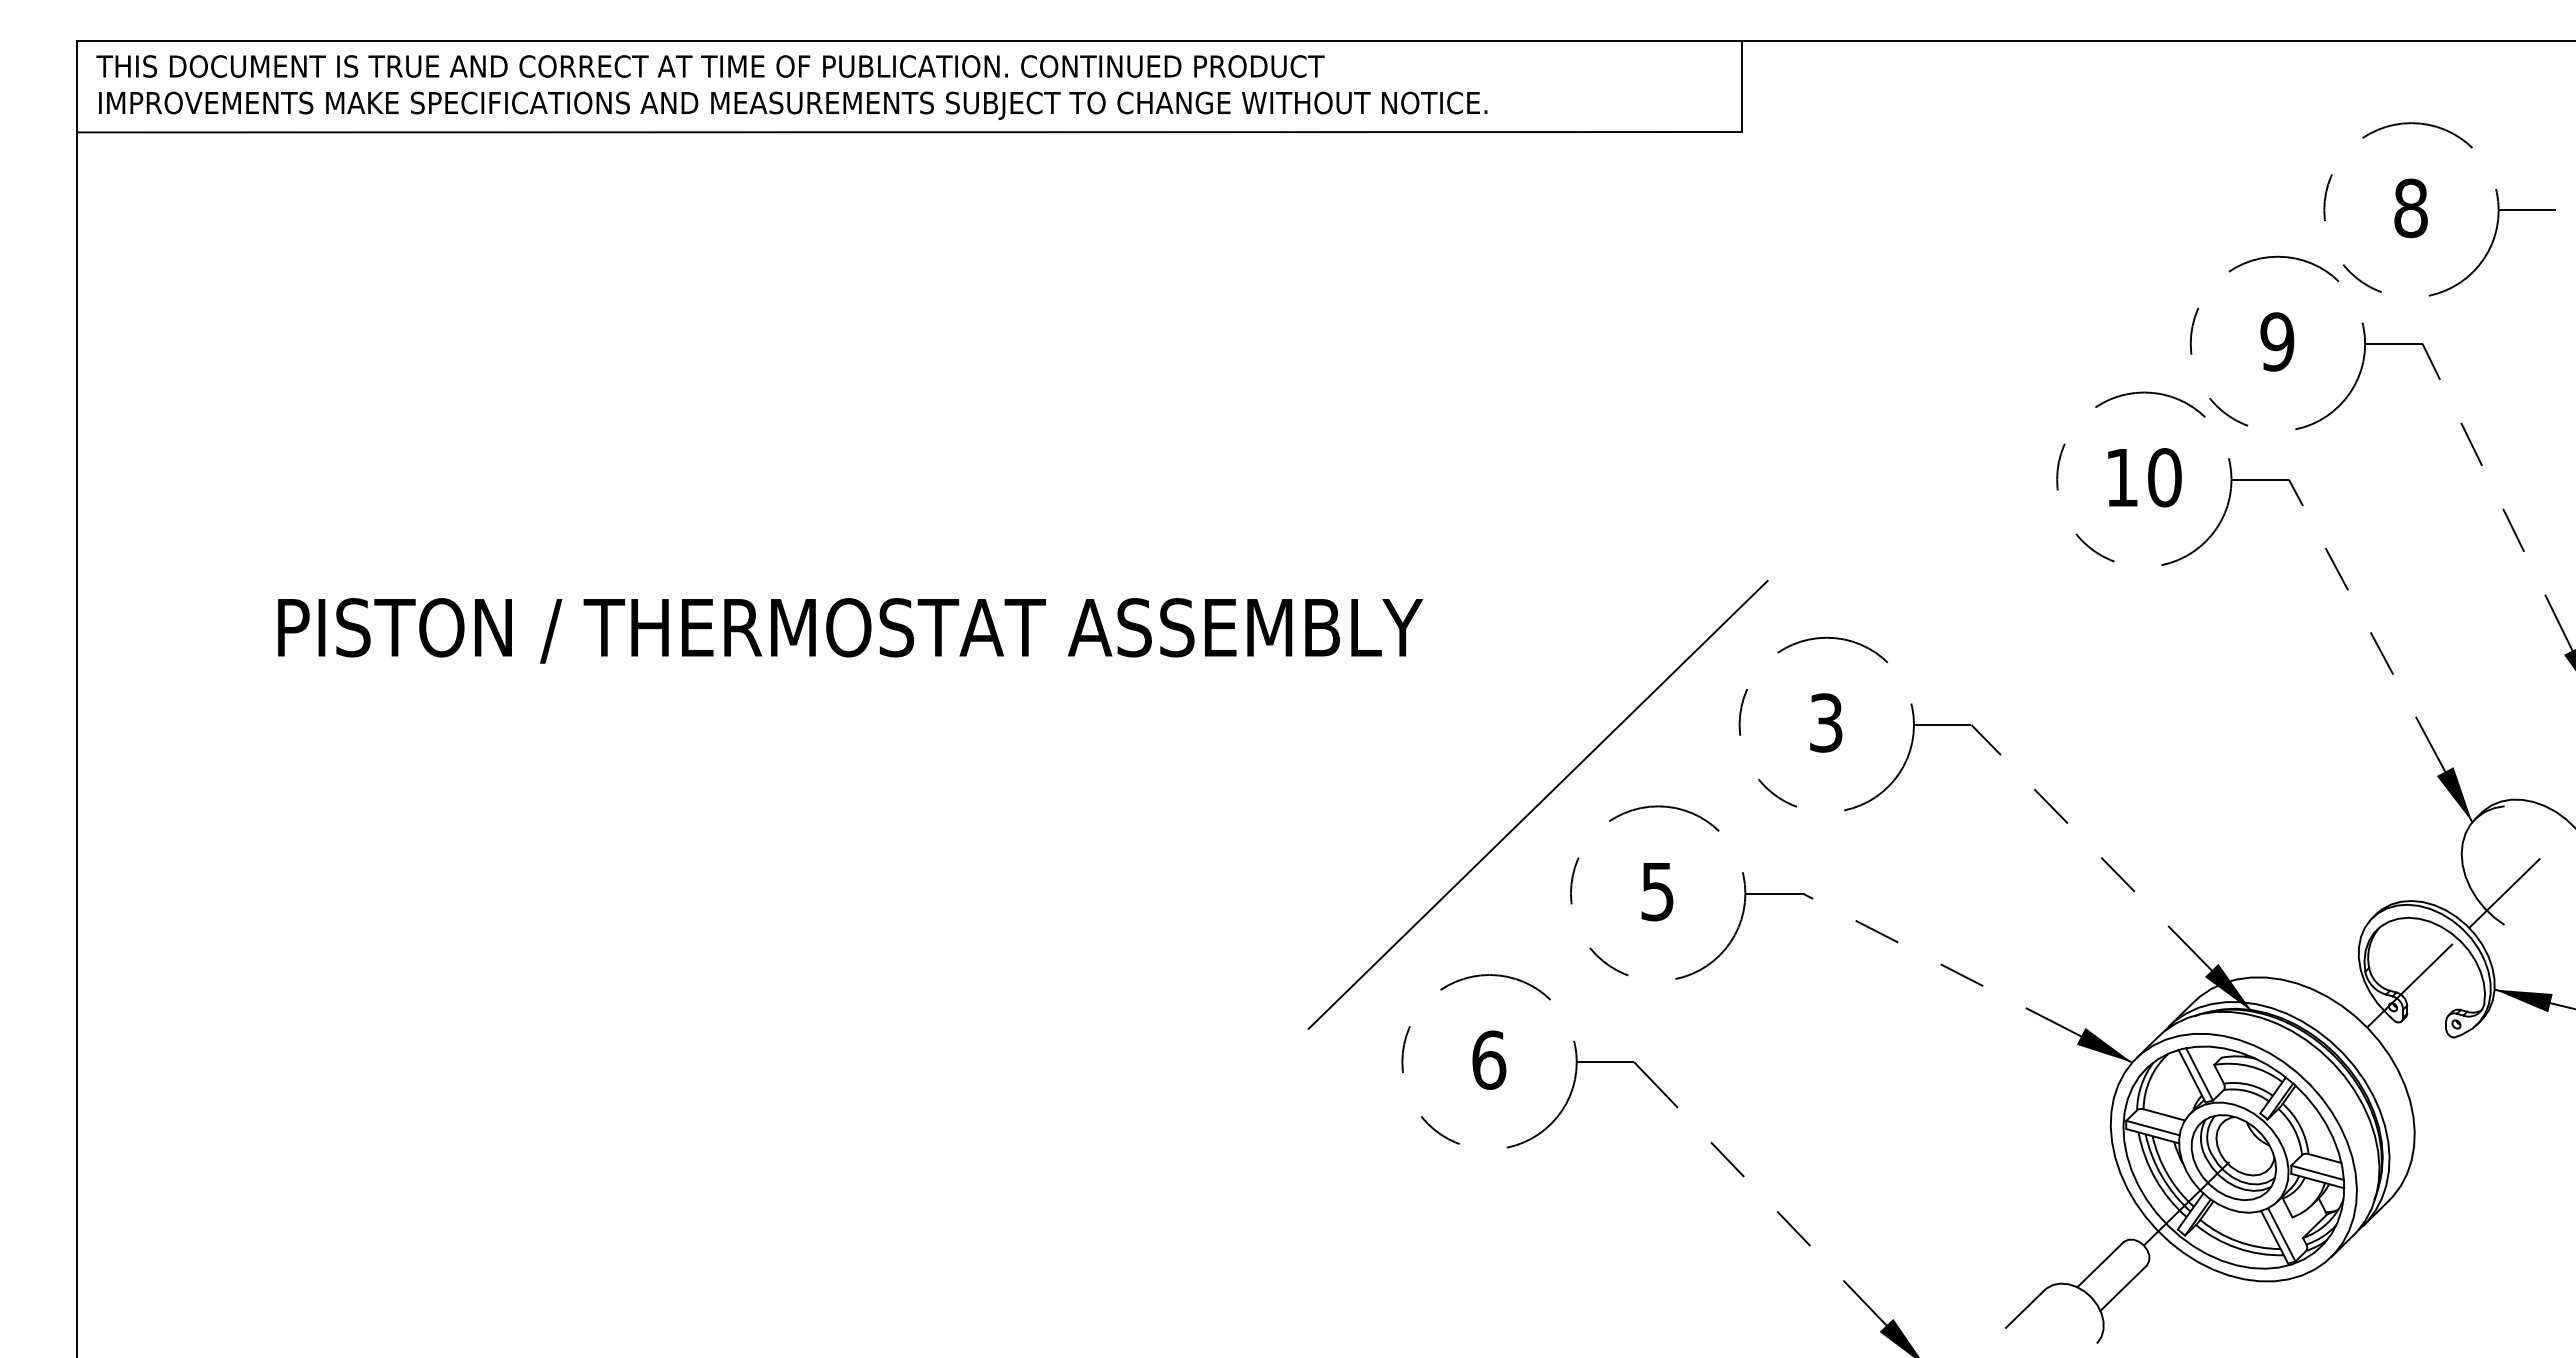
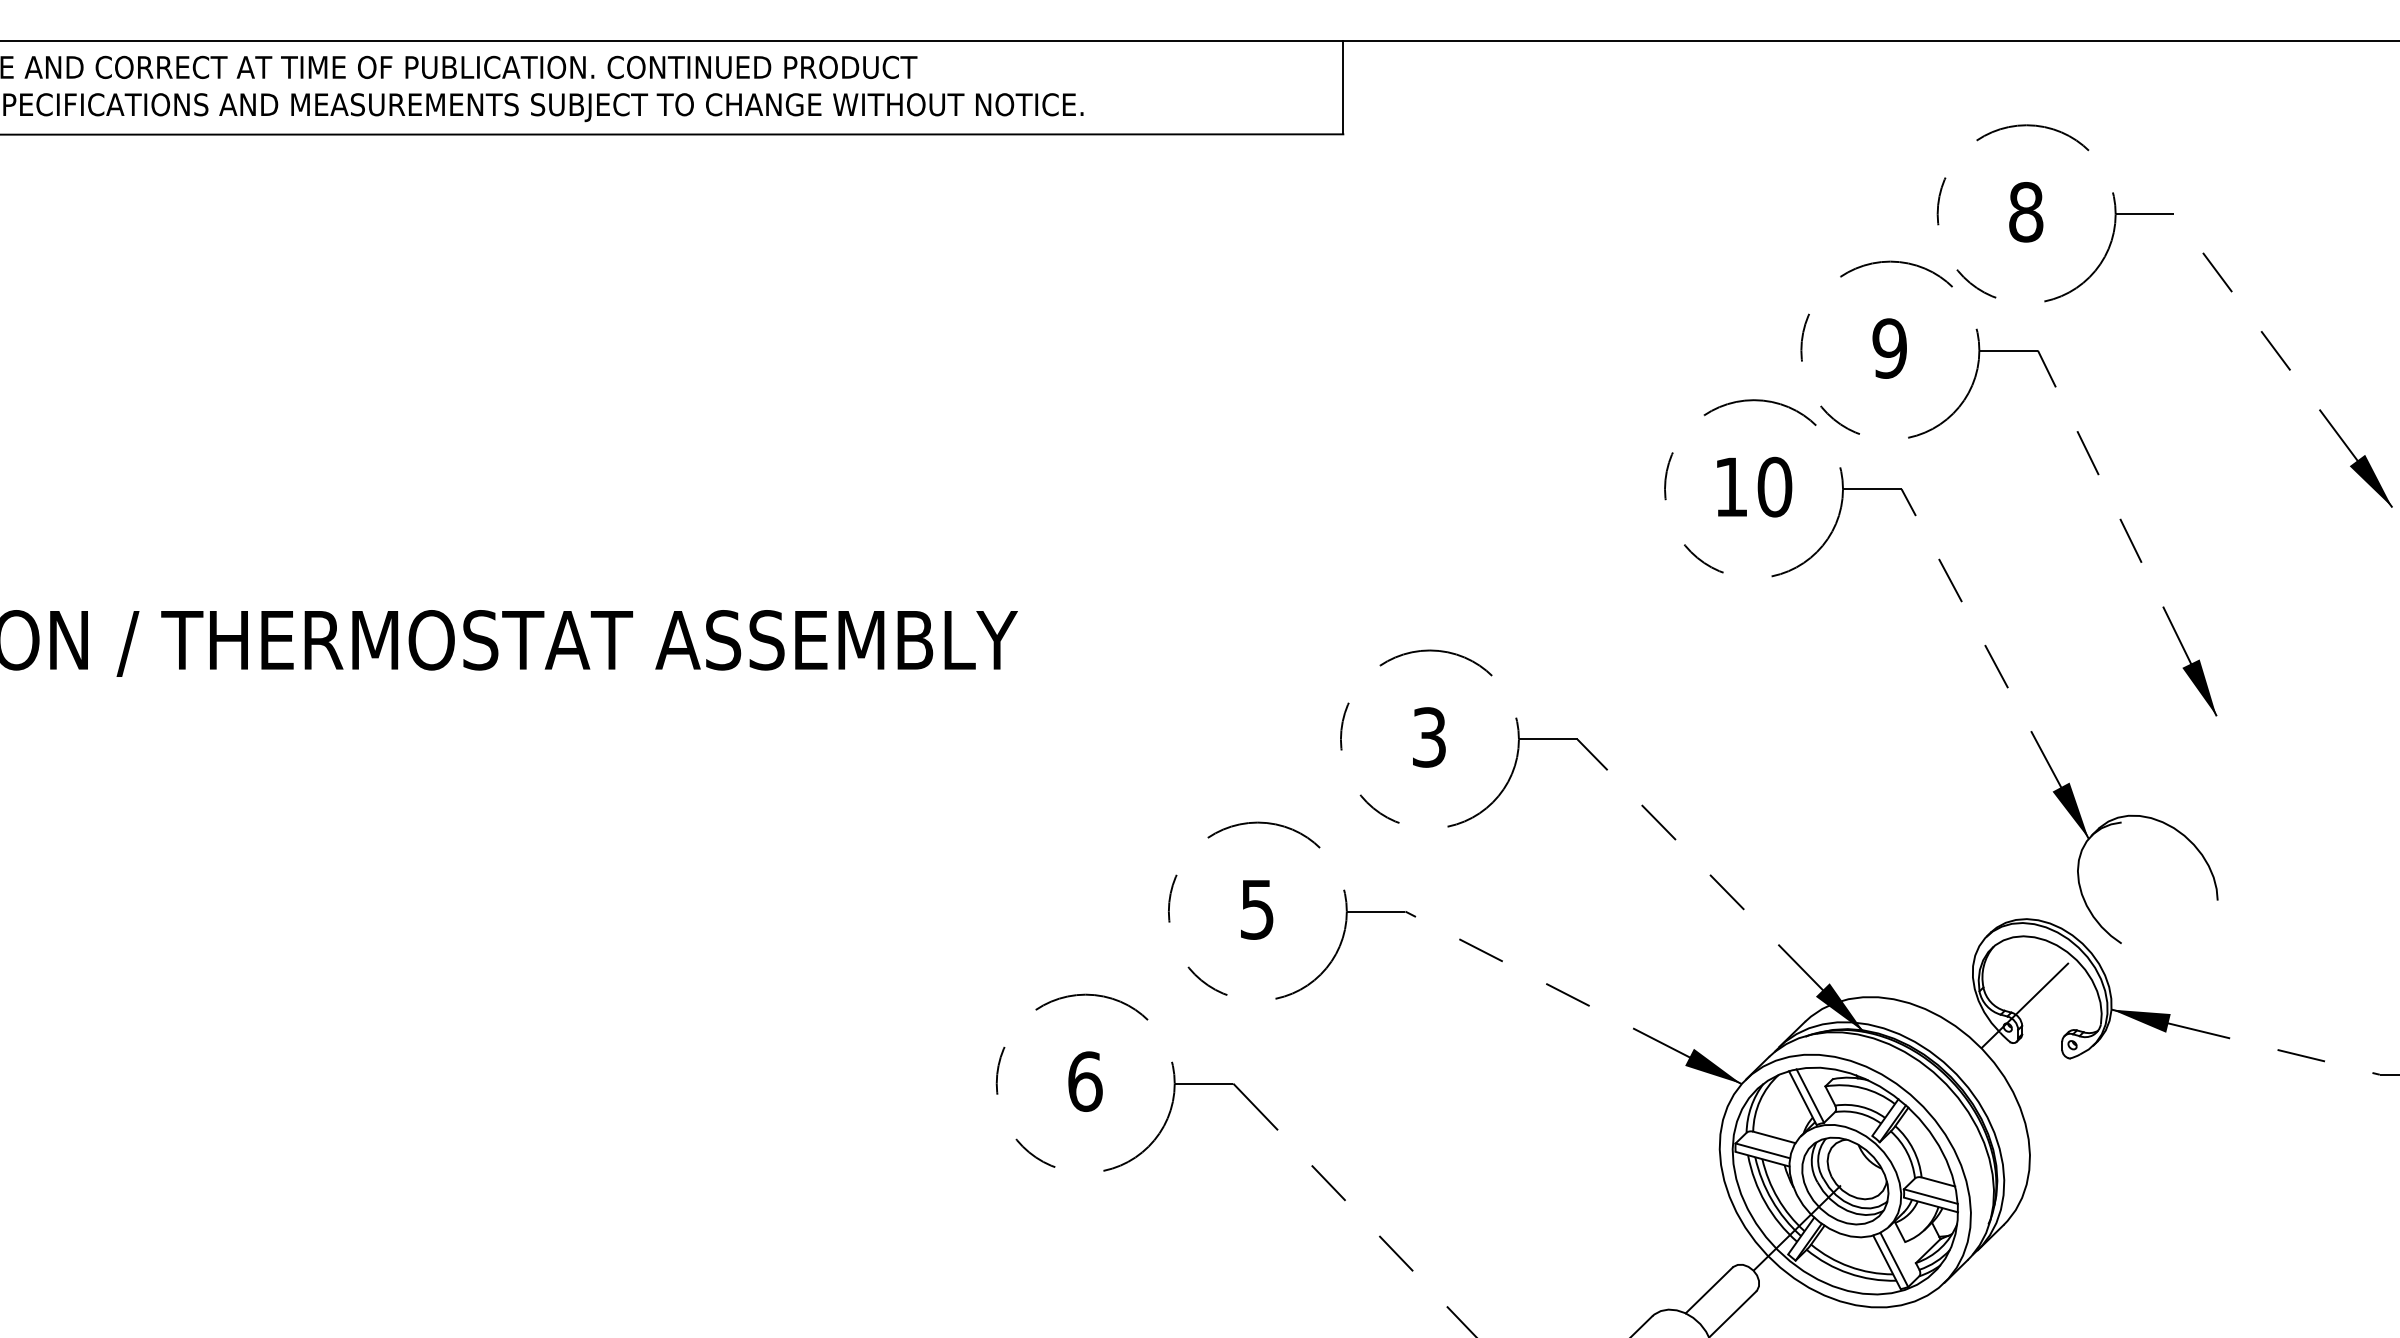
line: (1537, 804) -> (1134, 820), removed
line: (2504, 892) -> (2121, 910), removed

